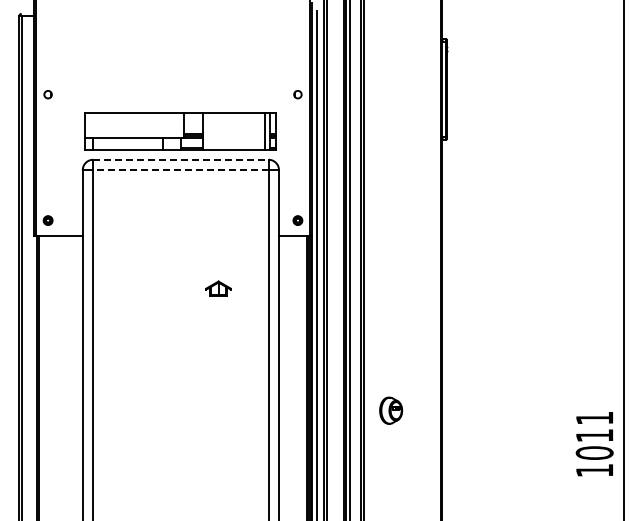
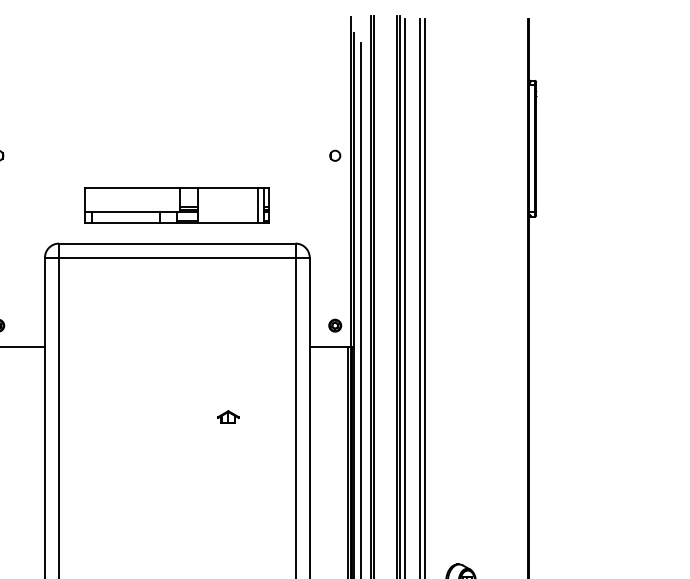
part: (180, 131) -> (176, 205), size x0.71
line: (180, 159) -> (176, 243), dashed -> solid
line: (180, 170) -> (176, 258), dashed -> solid
part: (218, 287) -> (228, 415), size x0.62

